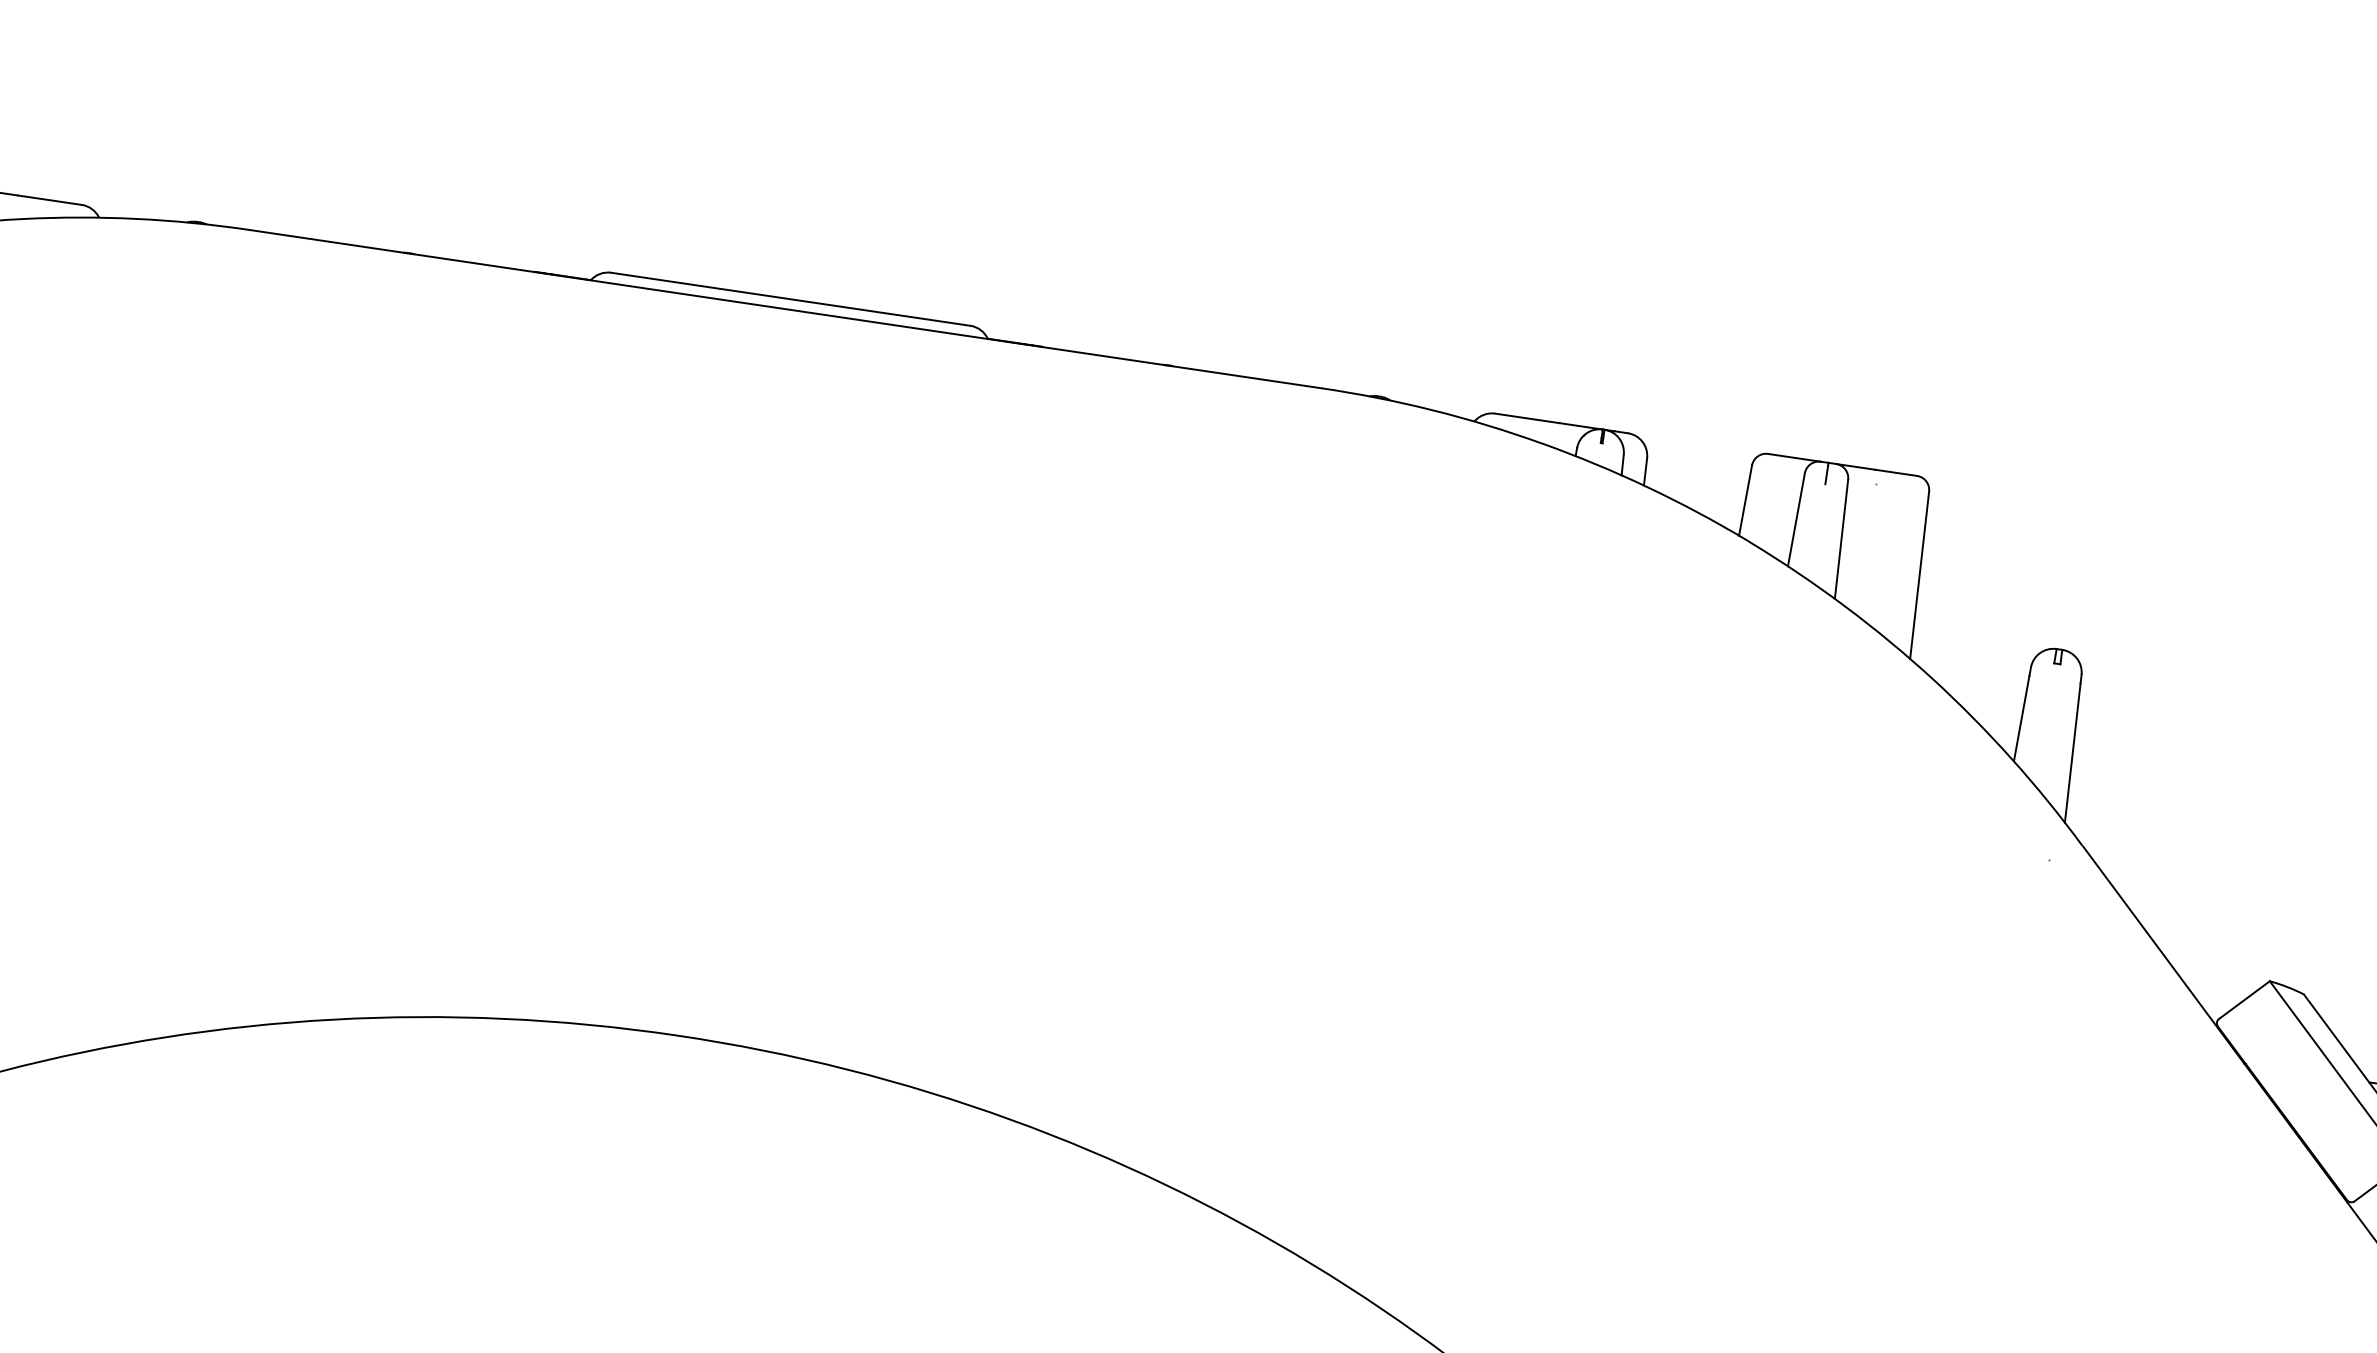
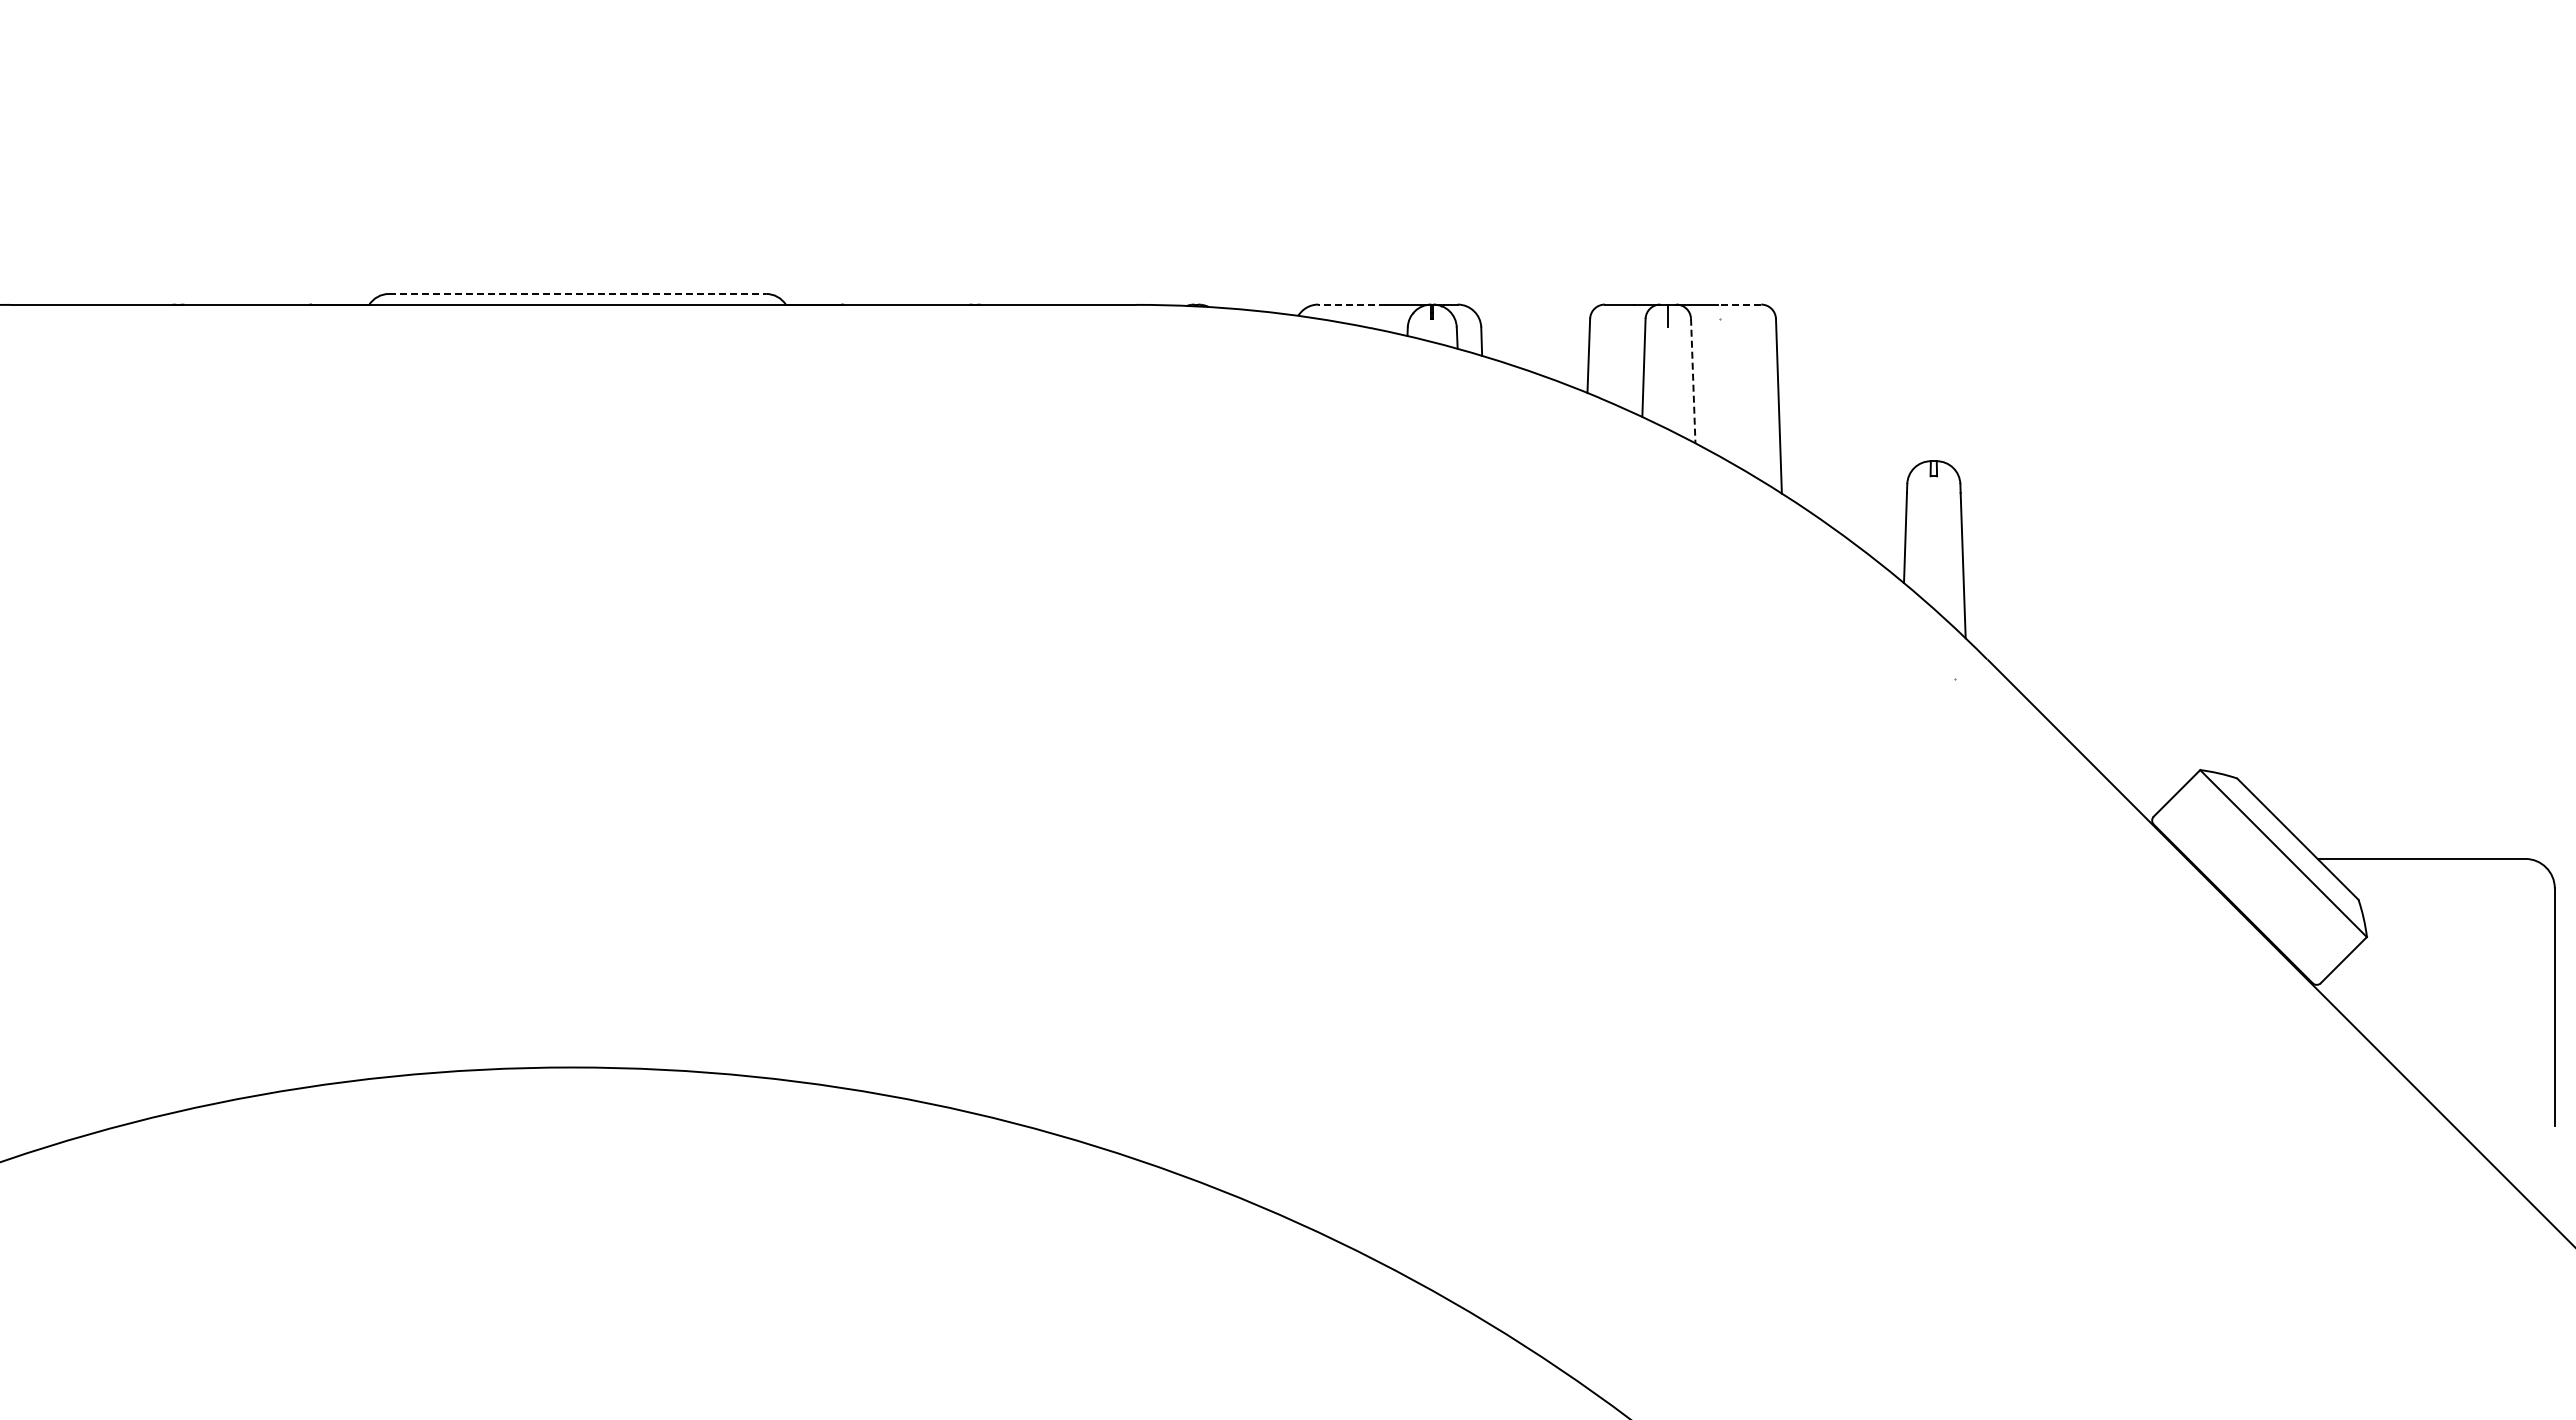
line: (790, 298) -> (577, 293), solid -> dashed
line: (1527, 418) -> (1352, 304), solid -> dashed
line: (1896, 472) -> (1739, 304), solid -> dashed
line: (1841, 539) -> (1693, 381), solid -> dashed

